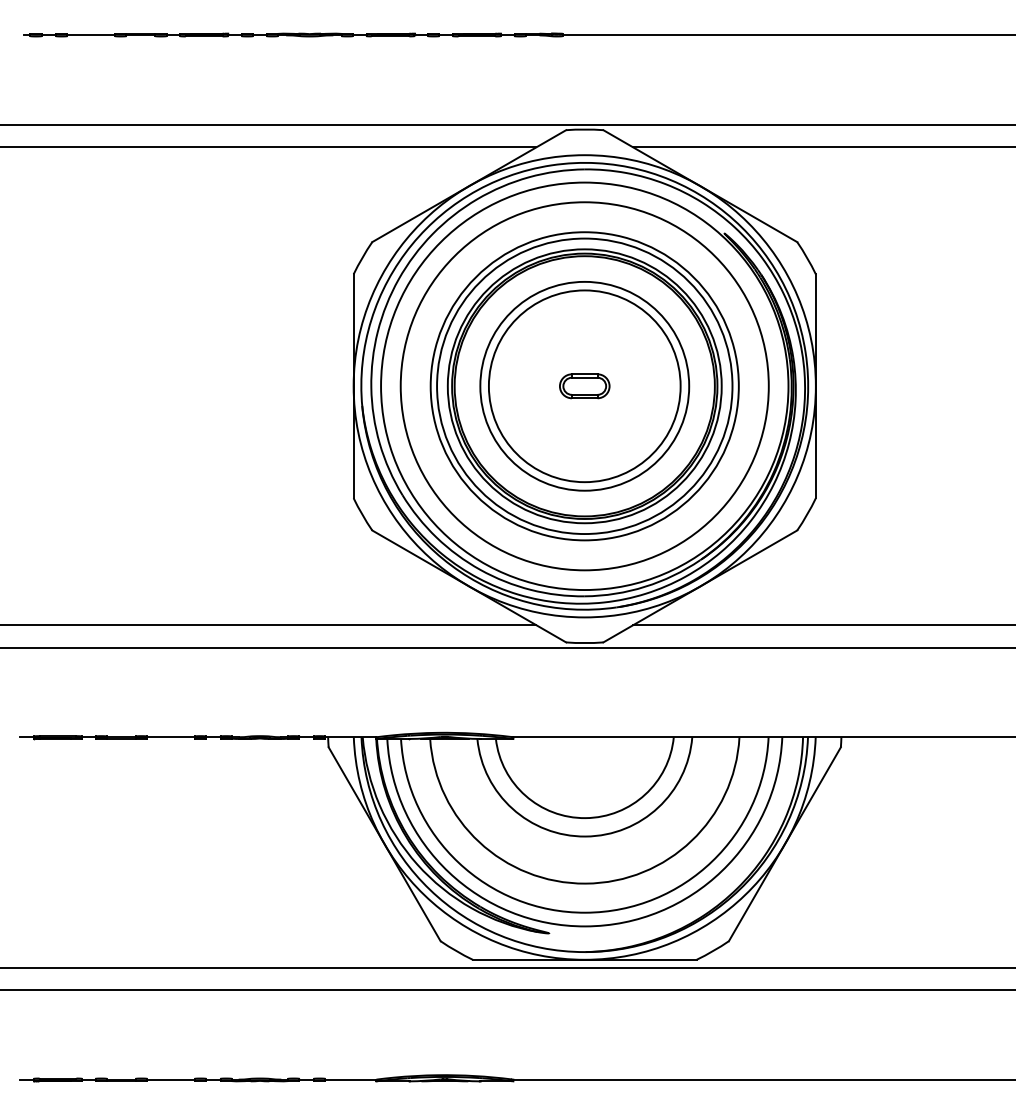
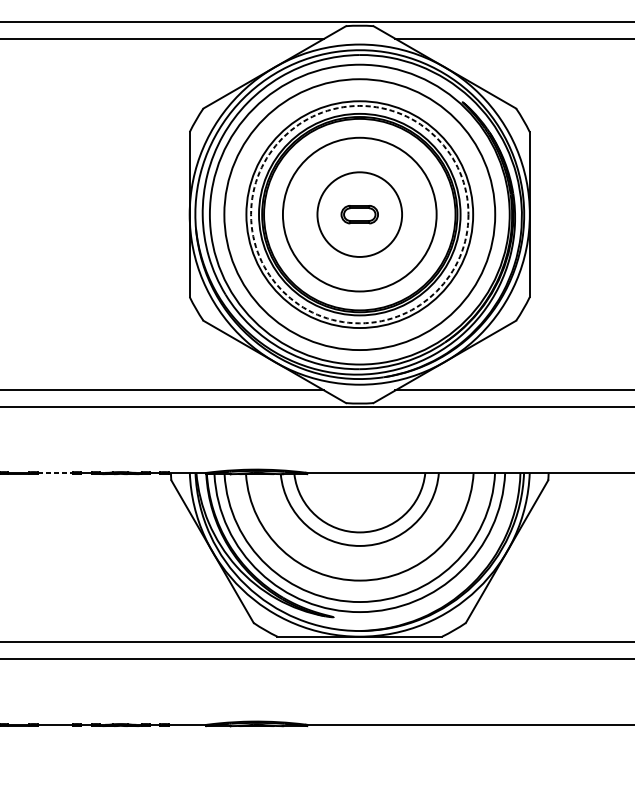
circle: (584, 386) -> (359, 214), size x0.6
circle: (584, 386) -> (359, 214), solid -> dashed
line: (171, 737) -> (55, 473), solid -> dashed

